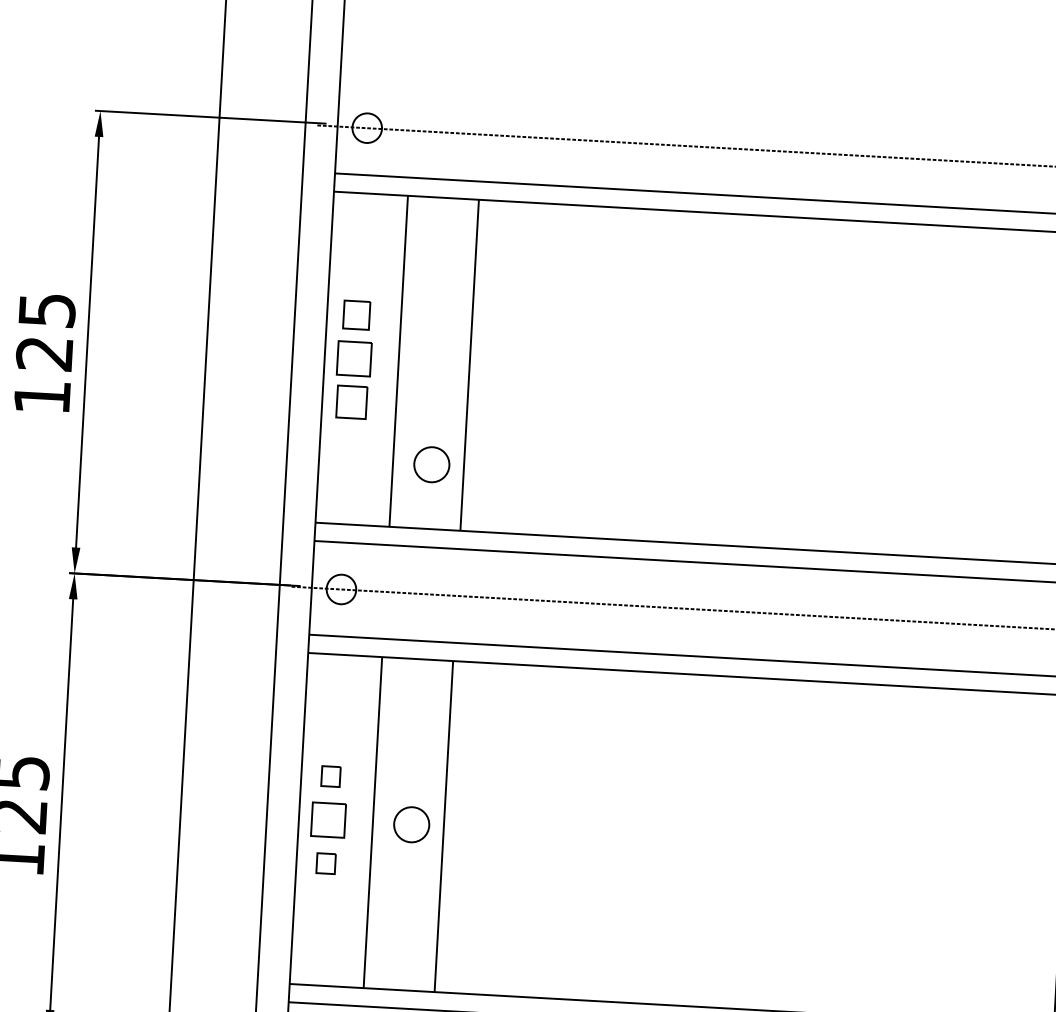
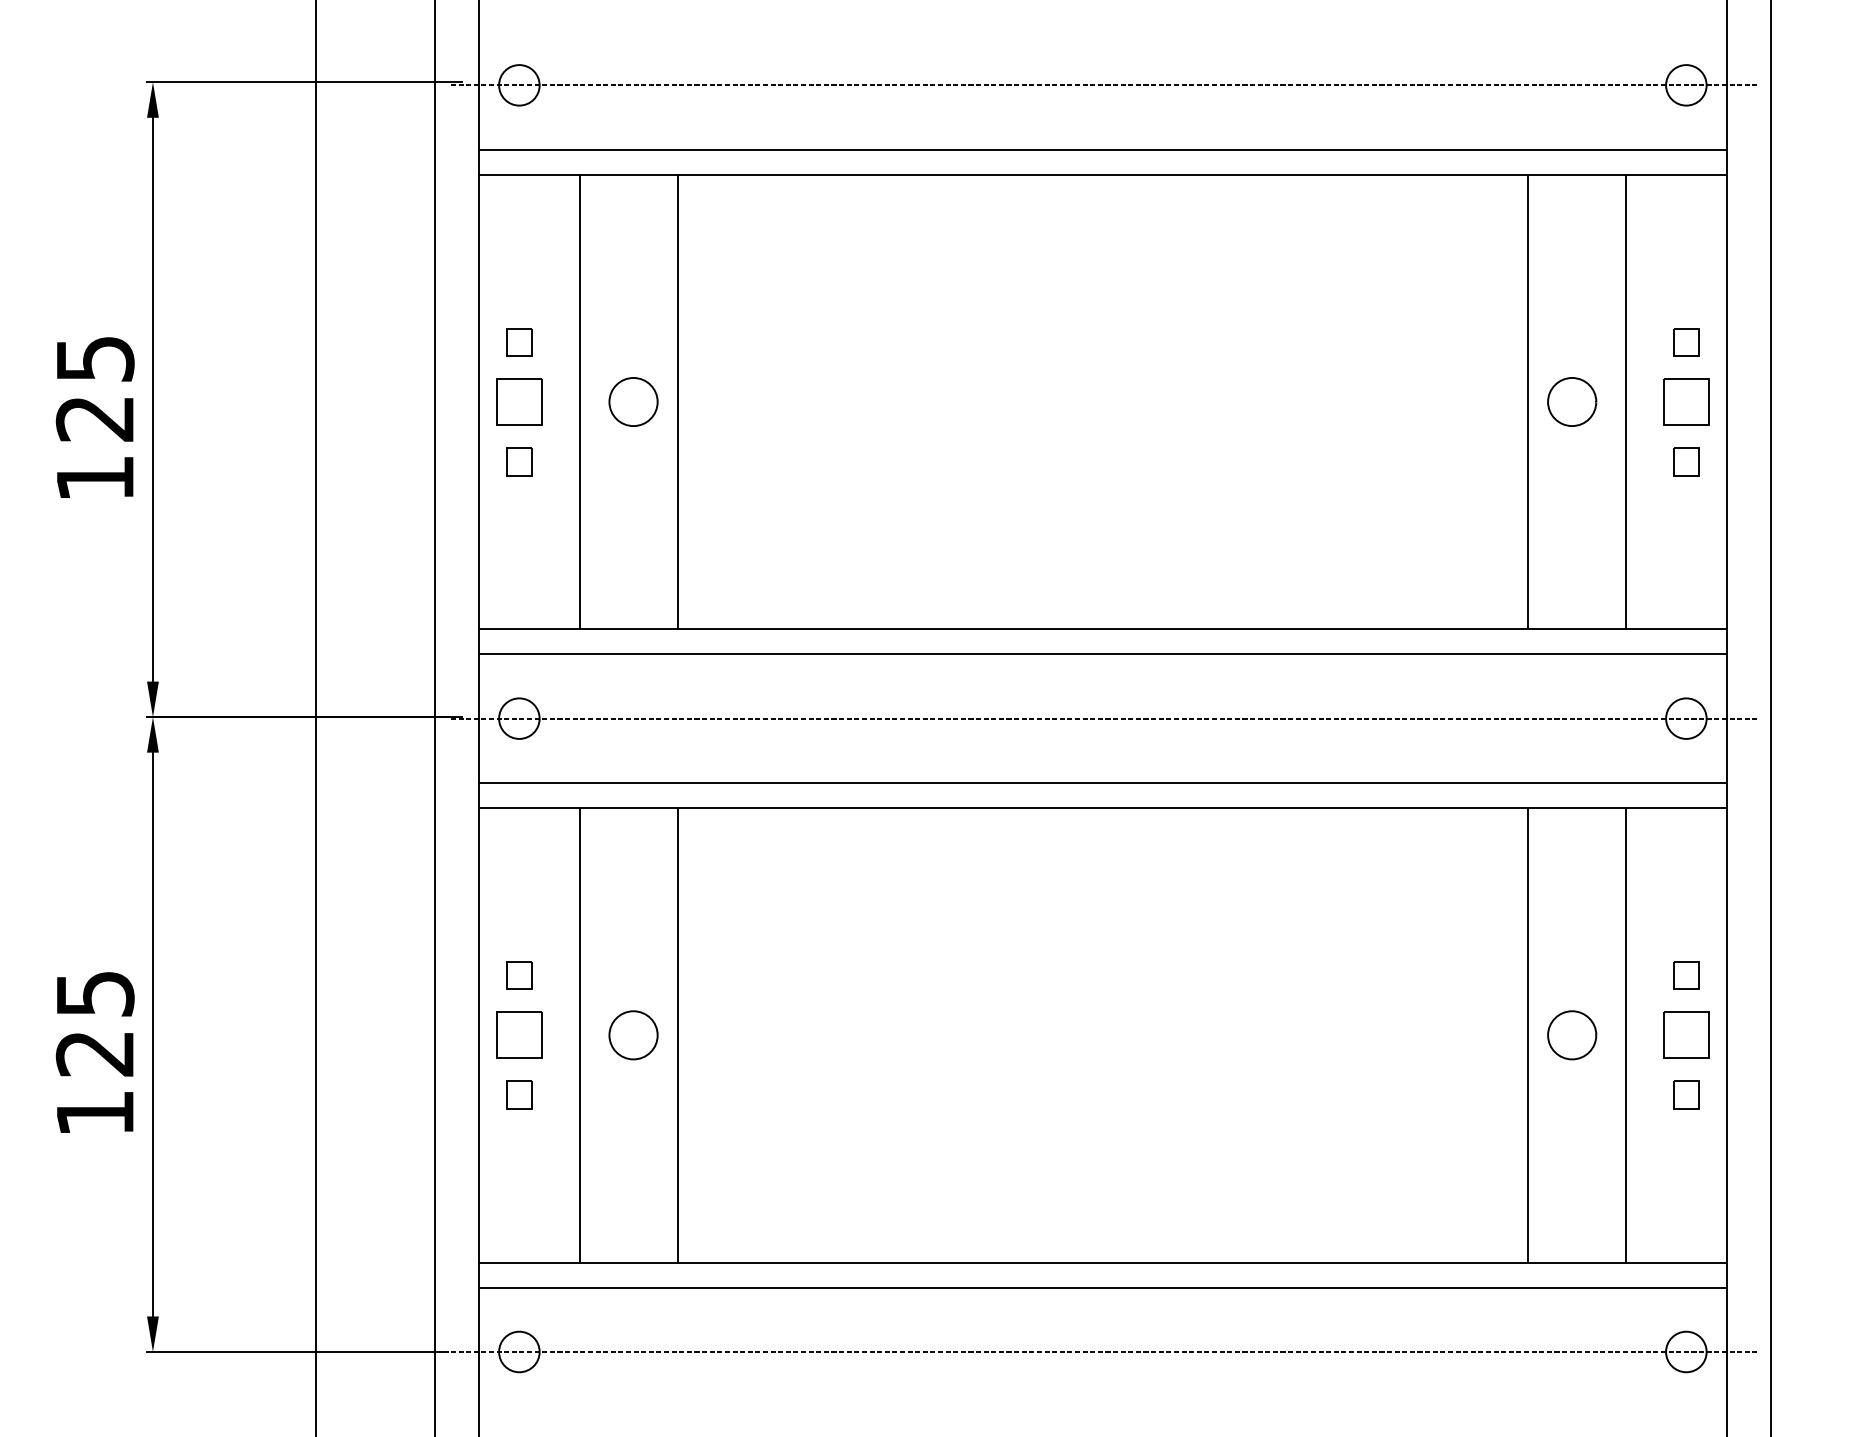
part: (356, 315) -> (519, 342), size x0.71
part: (352, 402) -> (519, 461), size x0.62
part: (431, 464) -> (633, 401), moved

